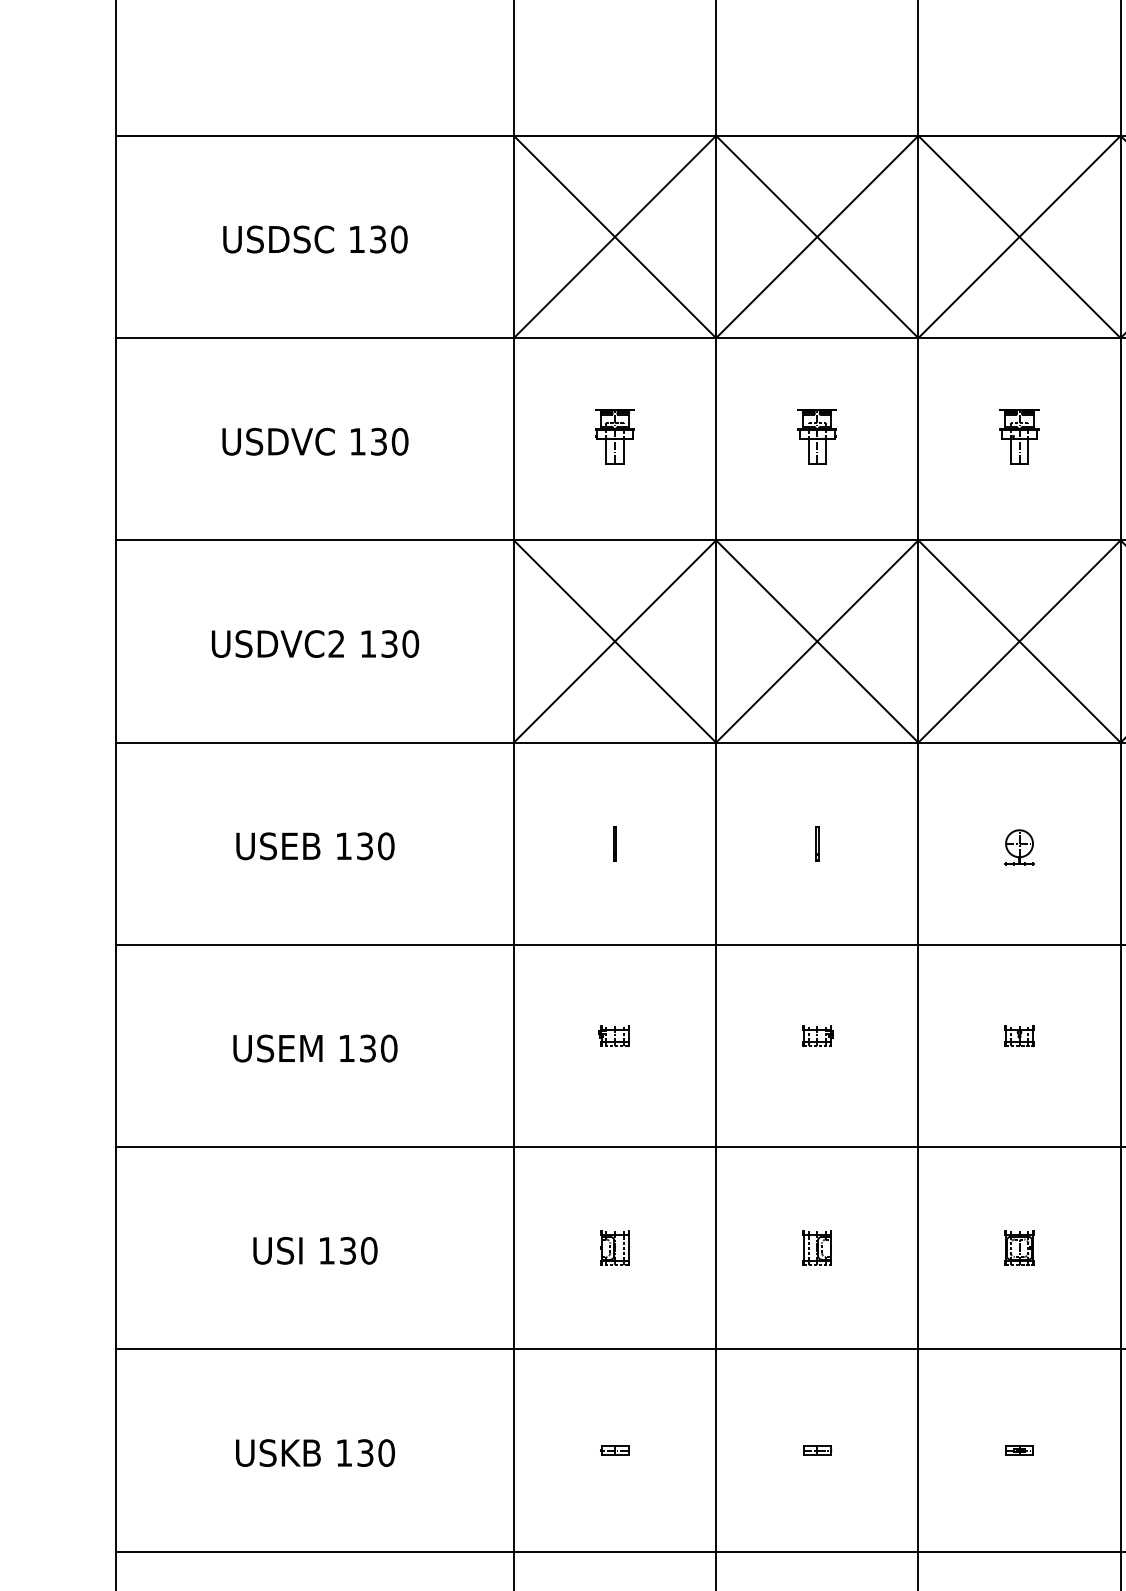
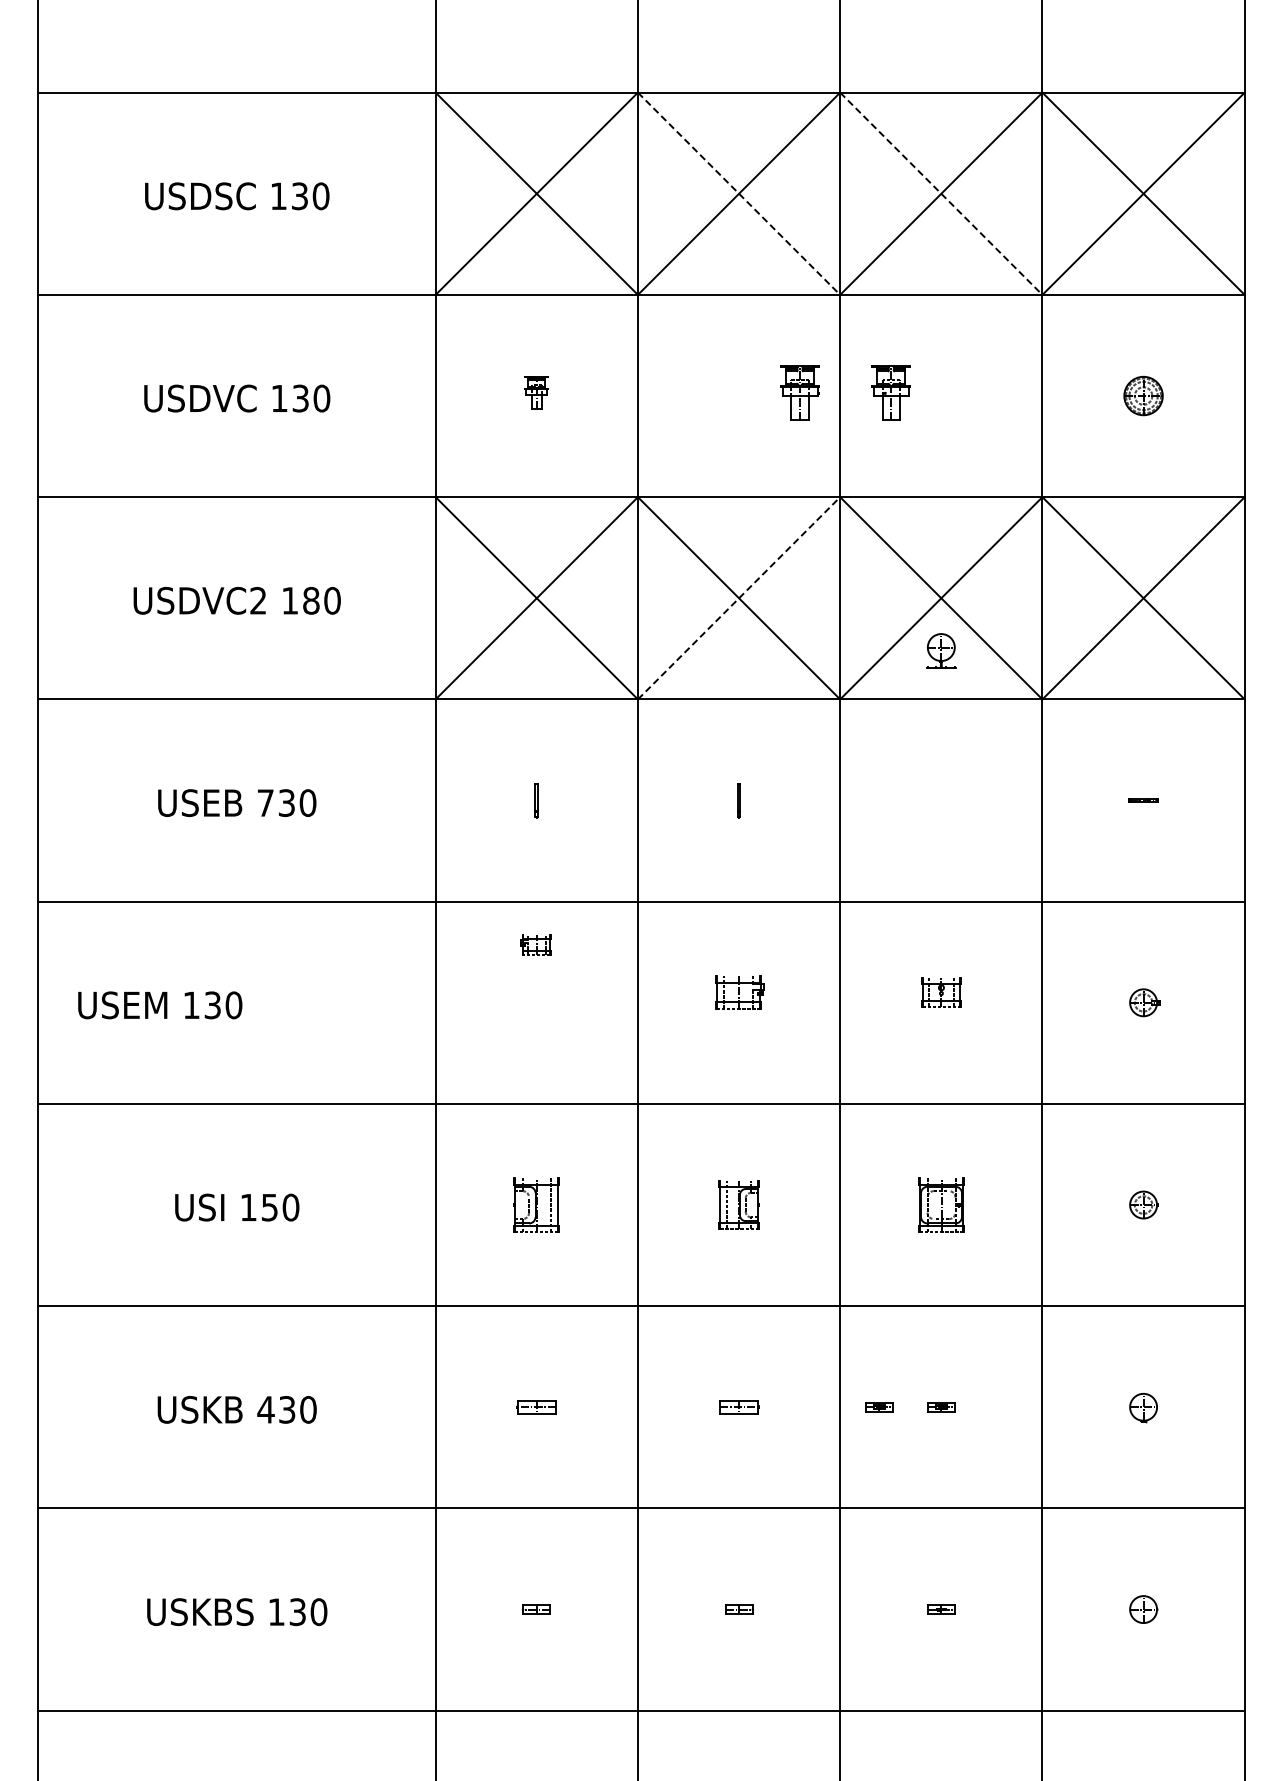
line: (817, 237) -> (739, 194), solid -> dashed
line: (1019, 237) -> (941, 194), solid -> dashed
part: (614, 435) -> (536, 392), size x0.6
part: (816, 435) -> (799, 392), moved
part: (1018, 435) -> (890, 392), moved
line: (817, 640) -> (739, 597), solid -> dashed
text: (389, 643) -> (311, 600), 130 -> 180
text: (343, 845) -> (265, 802), 130 -> 730
part: (1019, 846) -> (941, 650), moved
part: (613, 1035) -> (535, 944), moved
part: (817, 1035) -> (739, 992), size x1.6
part: (1018, 1035) -> (940, 992), size x1.4
text: (315, 1048) -> (160, 1005), moved
part: (614, 1247) -> (536, 1204), size x1.6
part: (816, 1247) -> (738, 1204), size x1.4
part: (1018, 1247) -> (940, 1204), size x1.6
text: (347, 1249) -> (269, 1206), 130 -> 150
part: (613, 1450) -> (535, 1407), size x1.4
part: (817, 1450) -> (739, 1407), size x1.4
part: (957, 1450) -> (879, 1407), added
text: (343, 1452) -> (265, 1409), 130 -> 430

